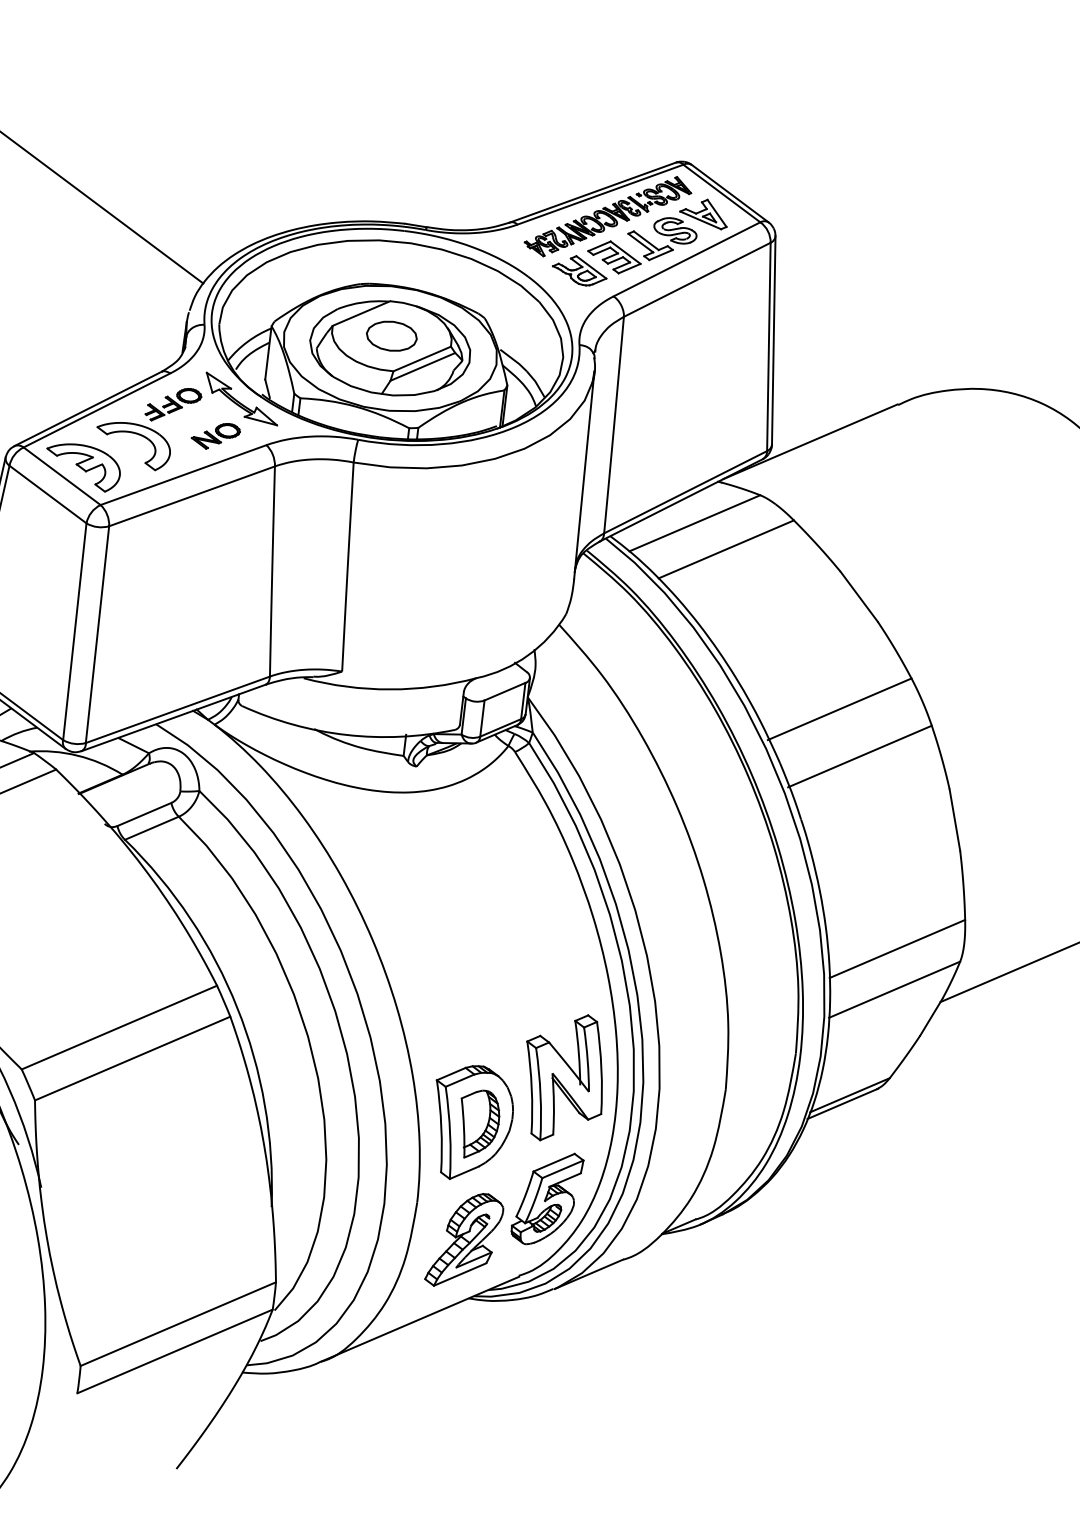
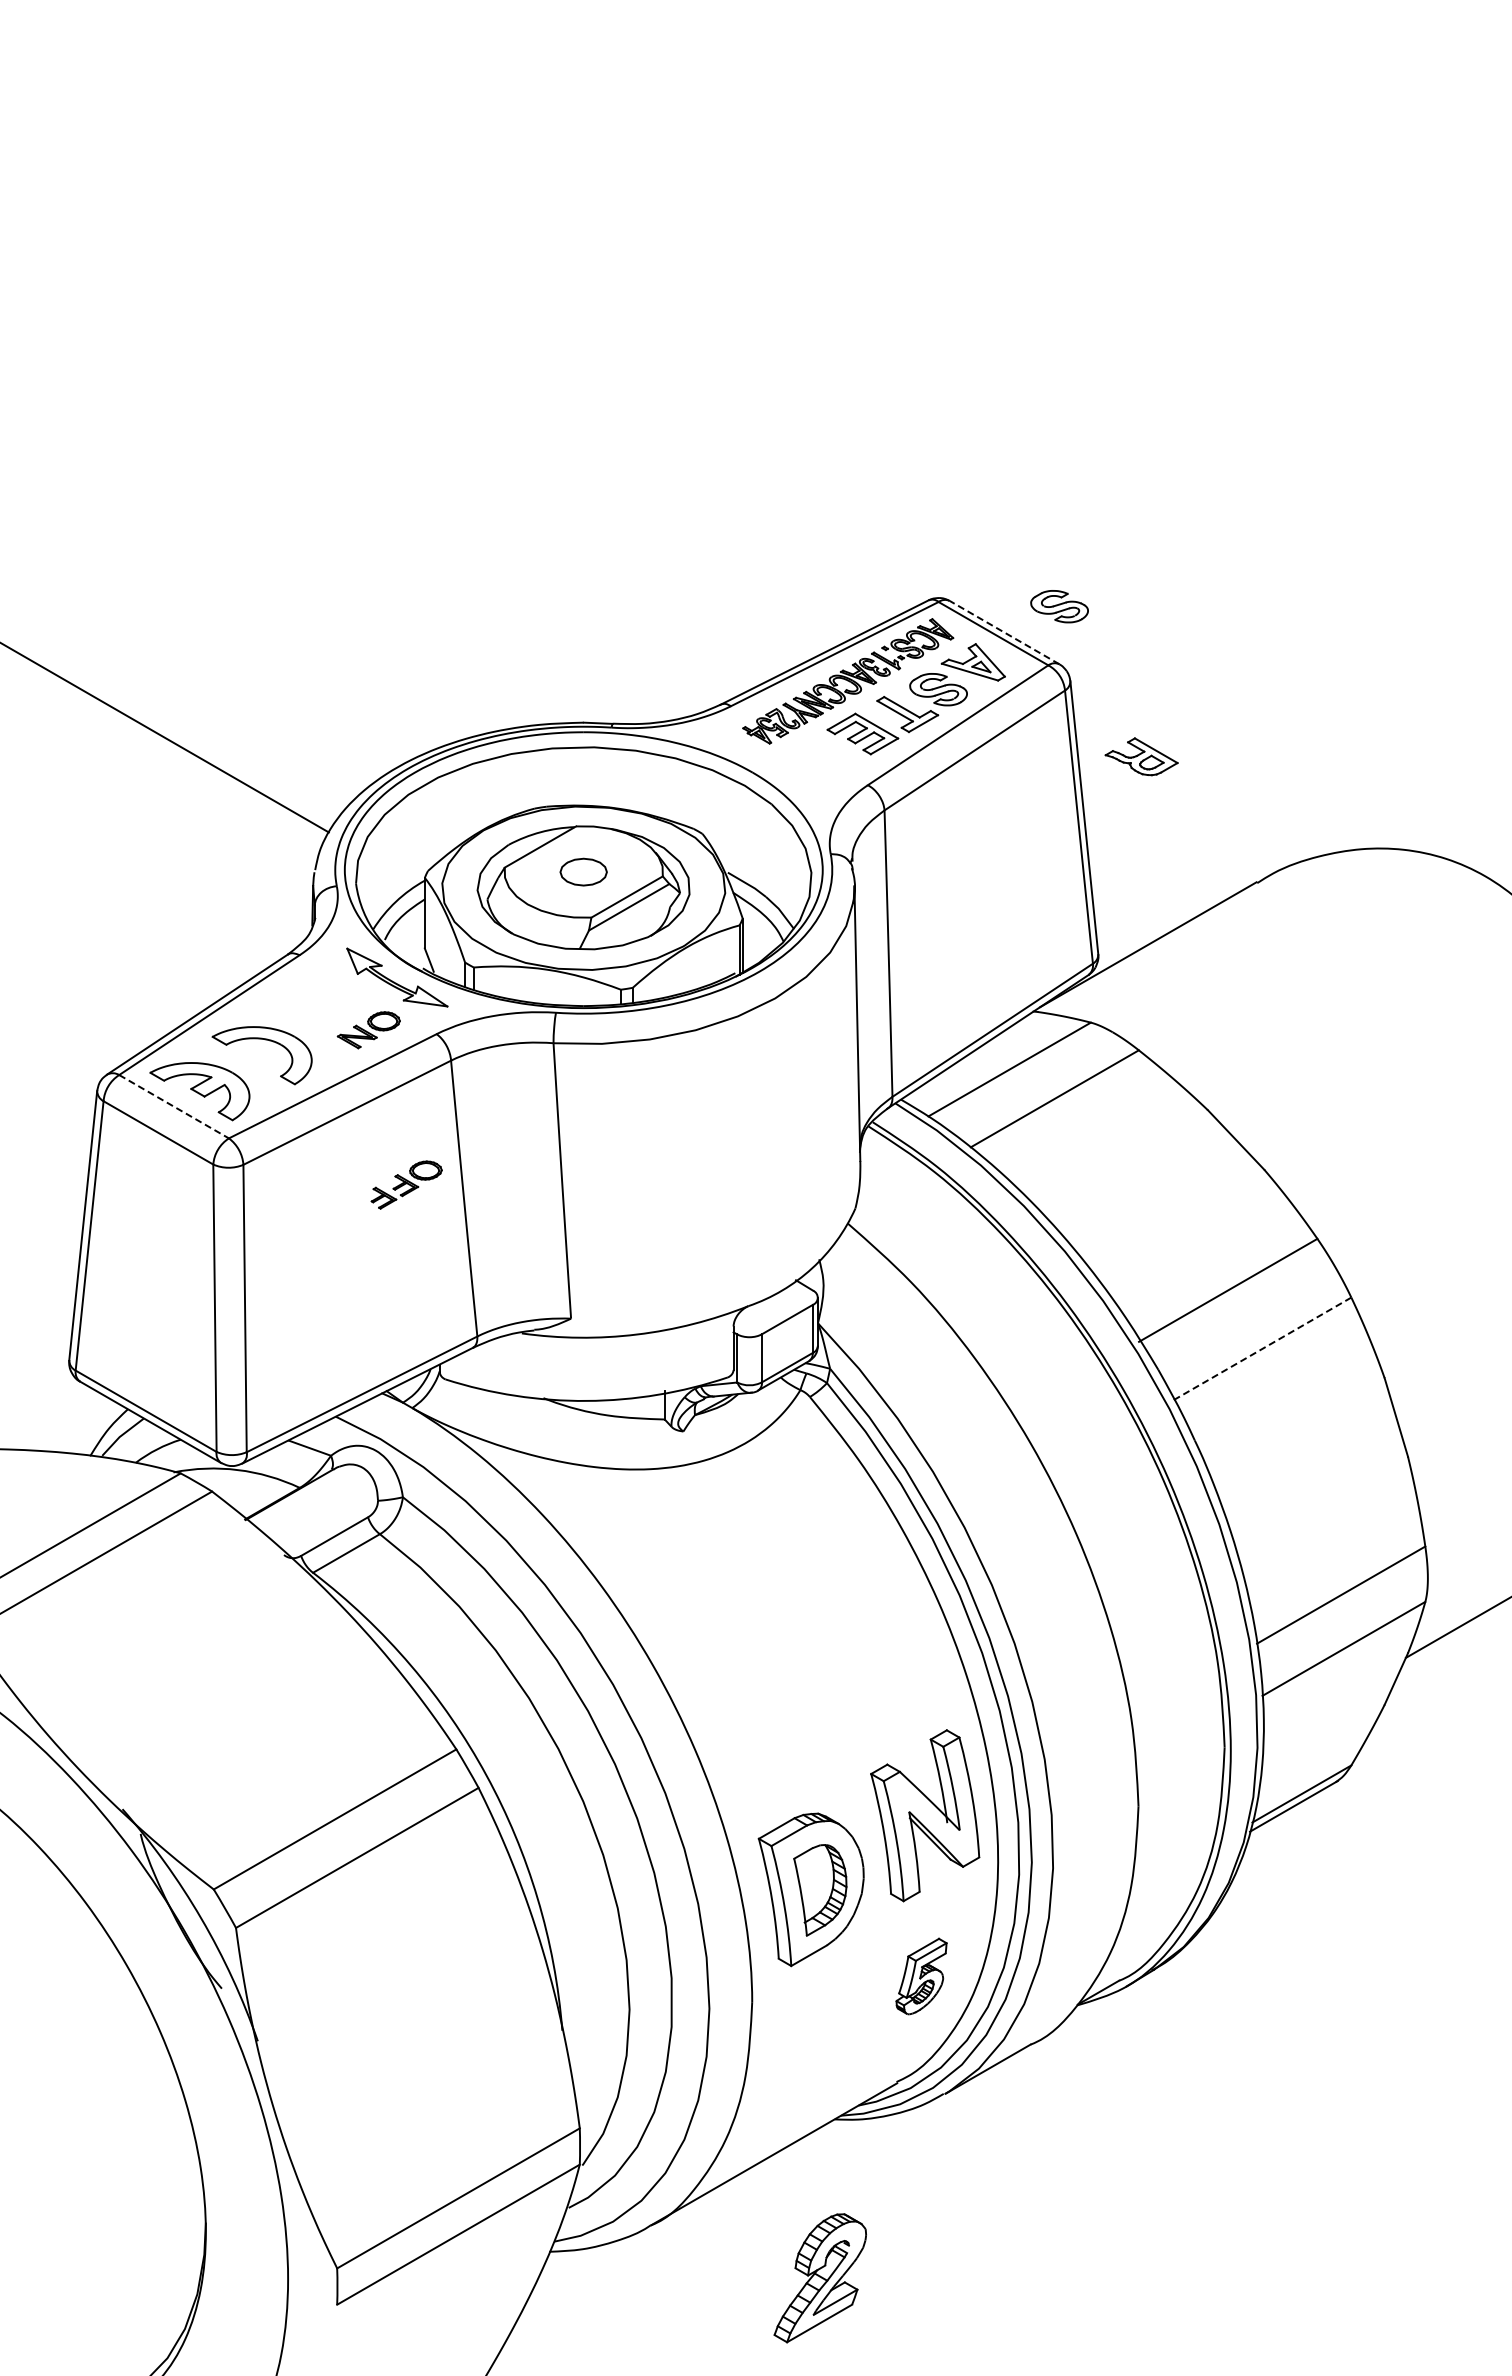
part: (774, 178) -> (1059, 606), added
line: (730, 193) -> (1004, 632), solid -> dashed
part: (579, 270) -> (1141, 756), moved
part: (391, 336) -> (583, 872), size x0.7
part: (173, 404) -> (406, 1184), moved
line: (62, 476) -> (174, 1106), solid -> dashed
line: (859, 756) -> (1261, 1349), solid -> dashed
part: (547, 1198) -> (921, 1976), size x0.6
part: (464, 1240) -> (819, 2278), moved

